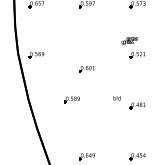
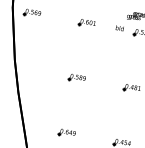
part: (86, 69) -> (86, 23), moved
text: (116, 98) -> (119, 28), moved
part: (71, 99) -> (76, 77), moved

